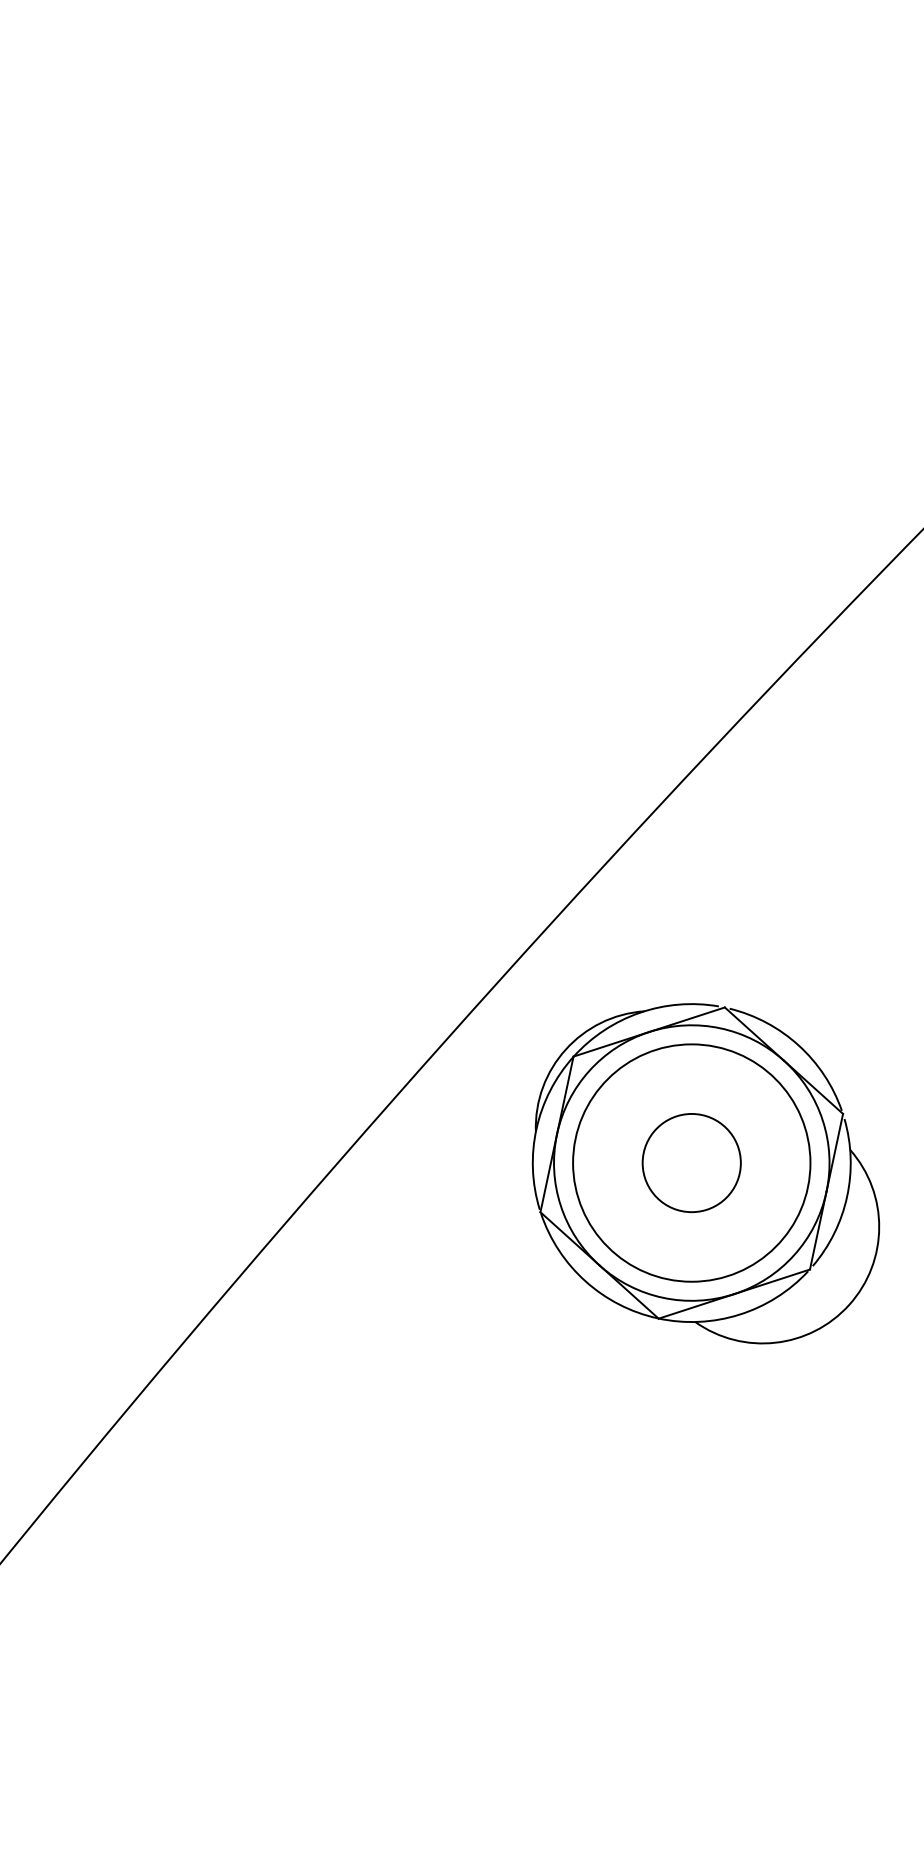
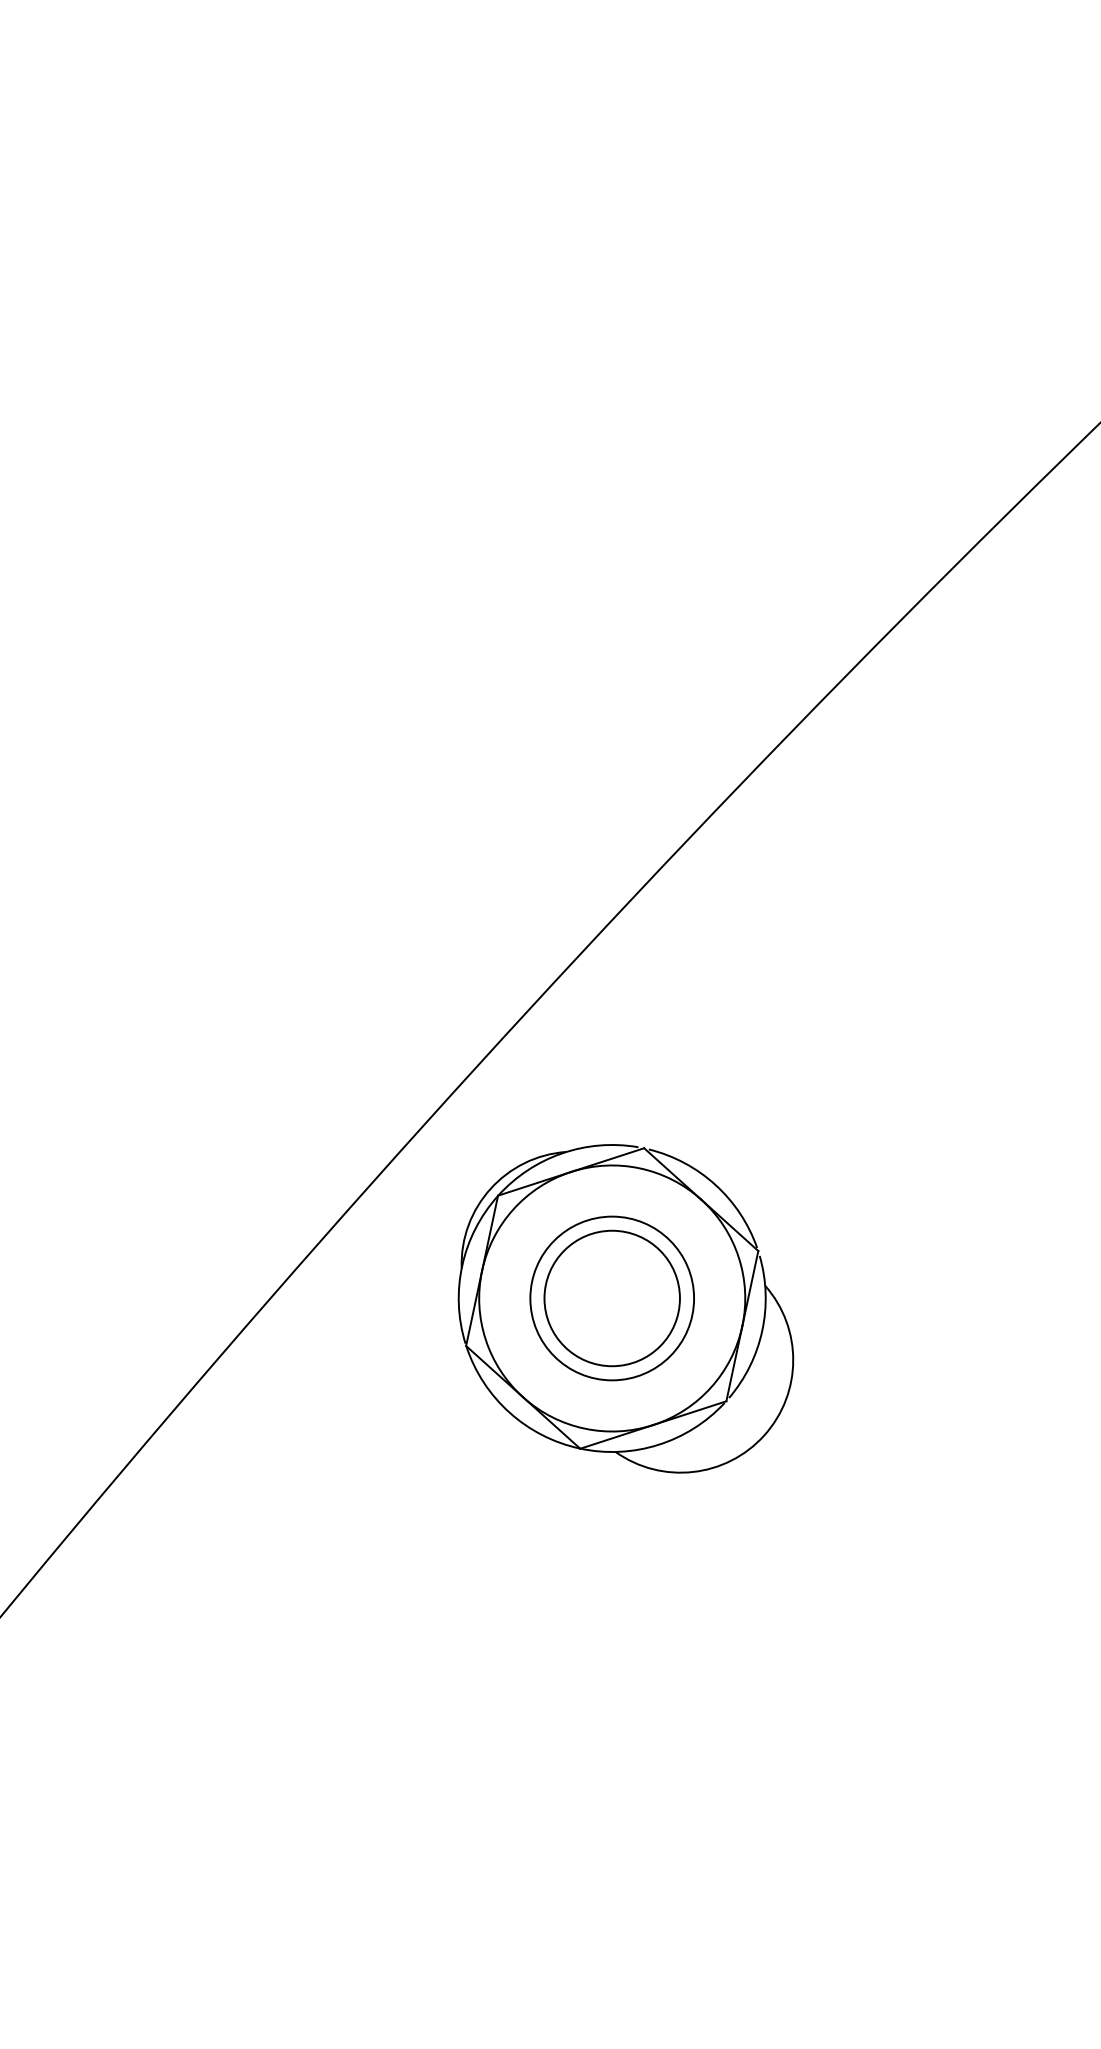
circle: (691, 1163) -> (611, 1298), size x1.43
circle: (692, 1163) -> (612, 1298), size x0.71

